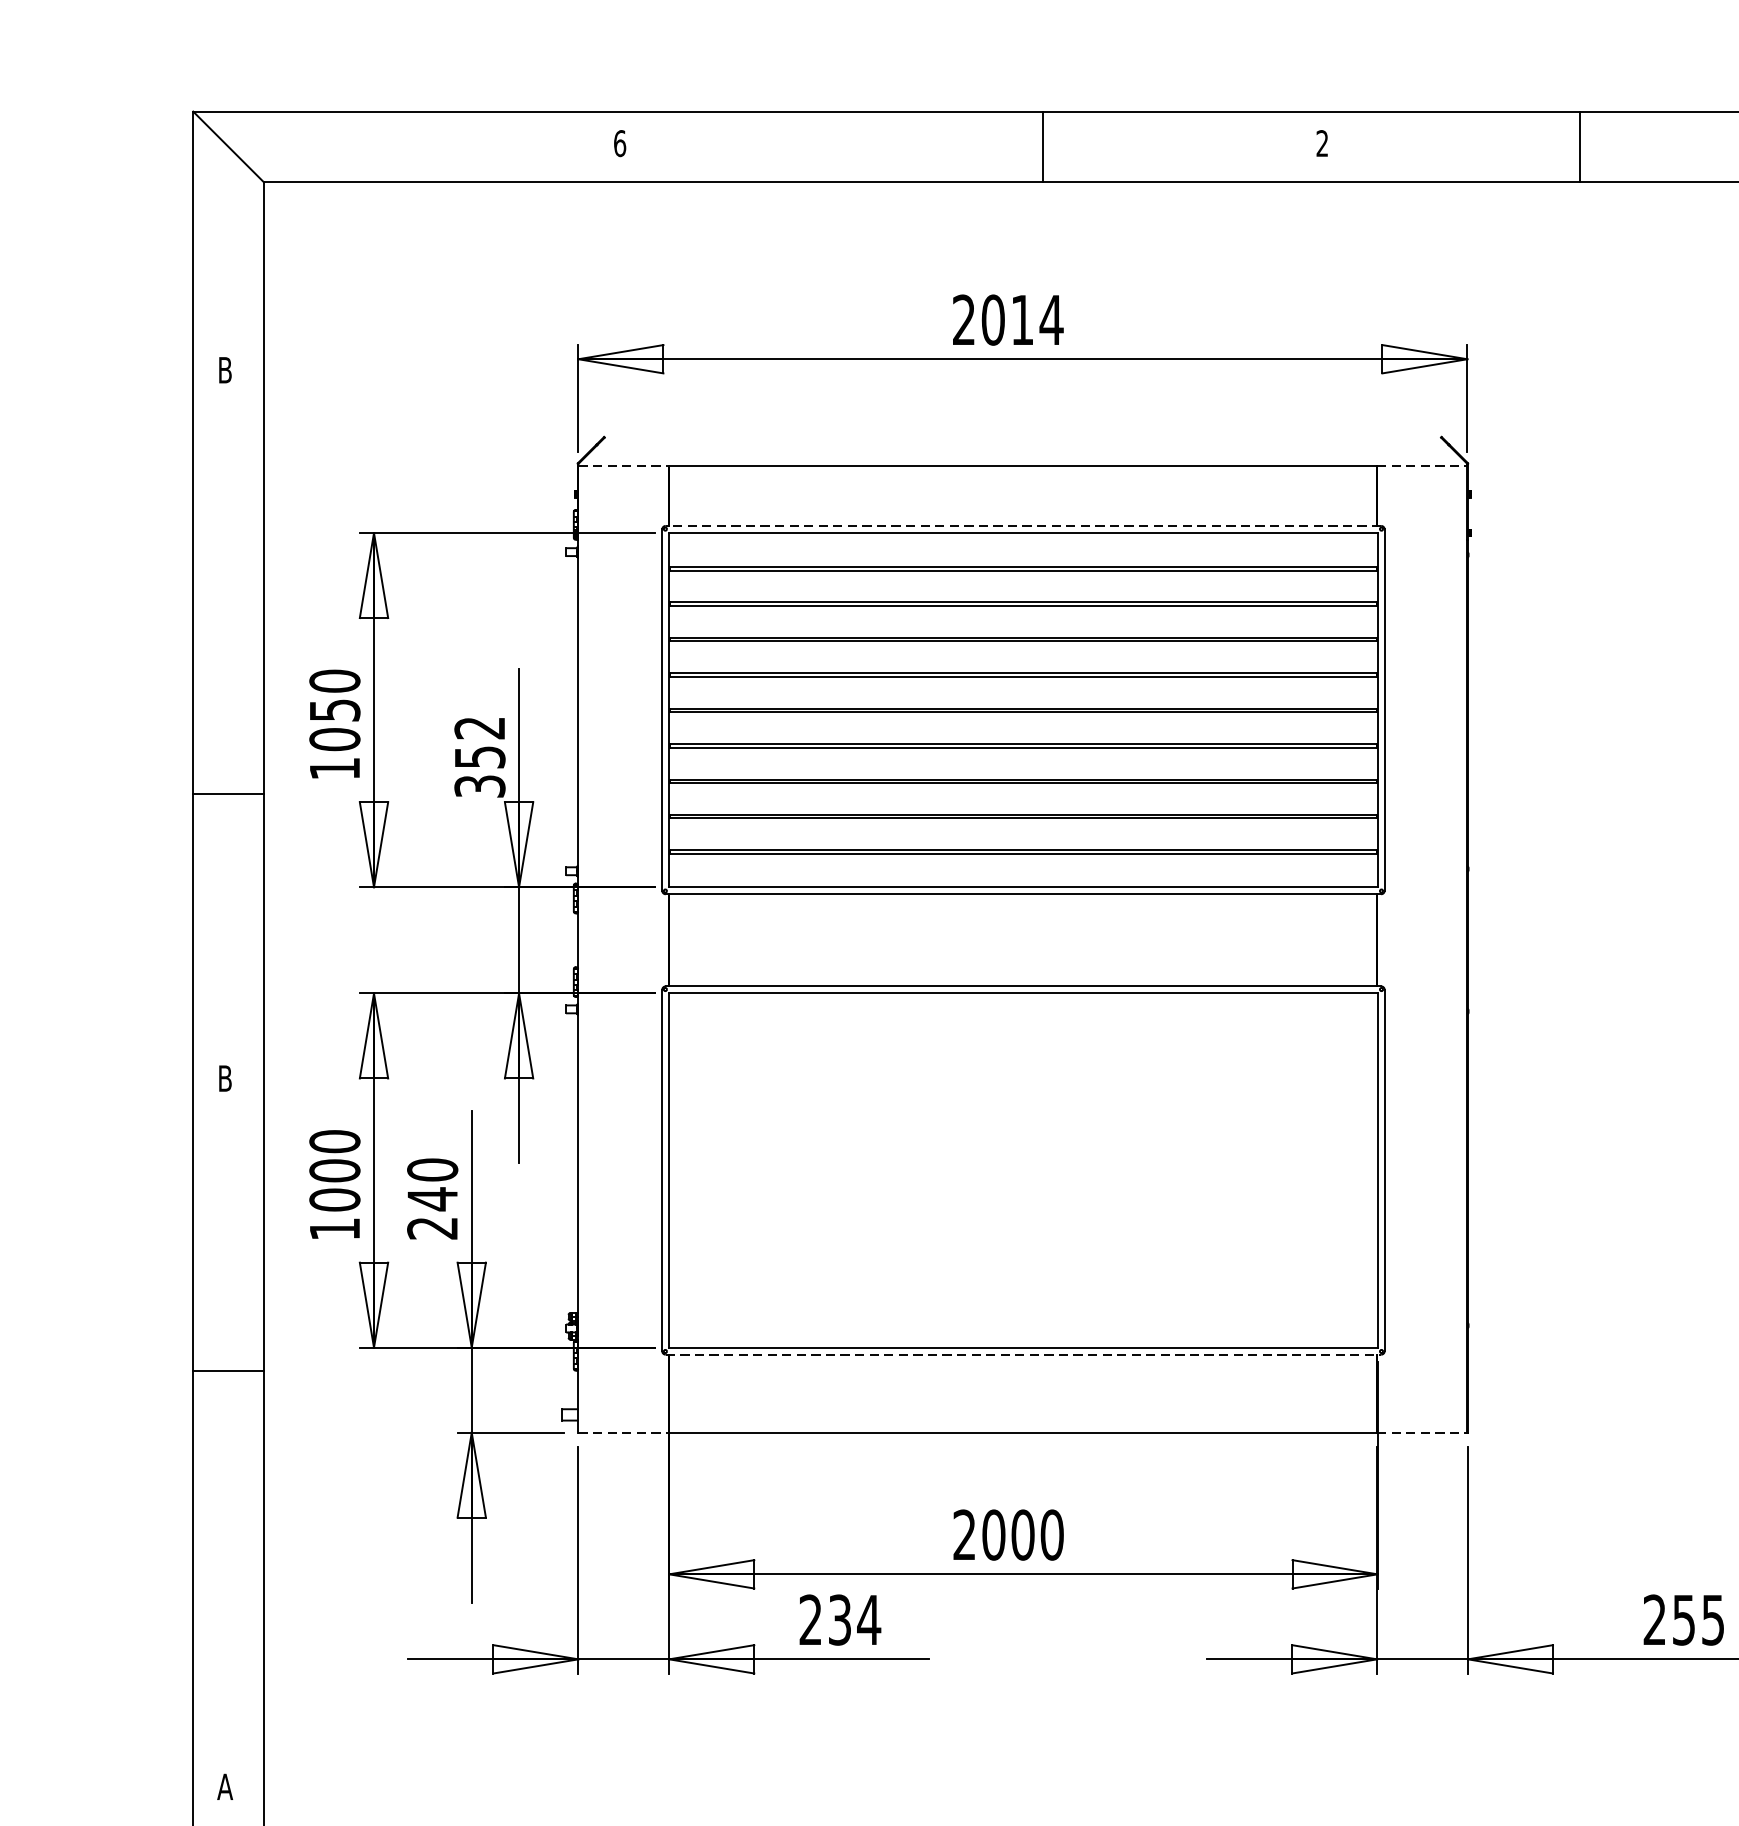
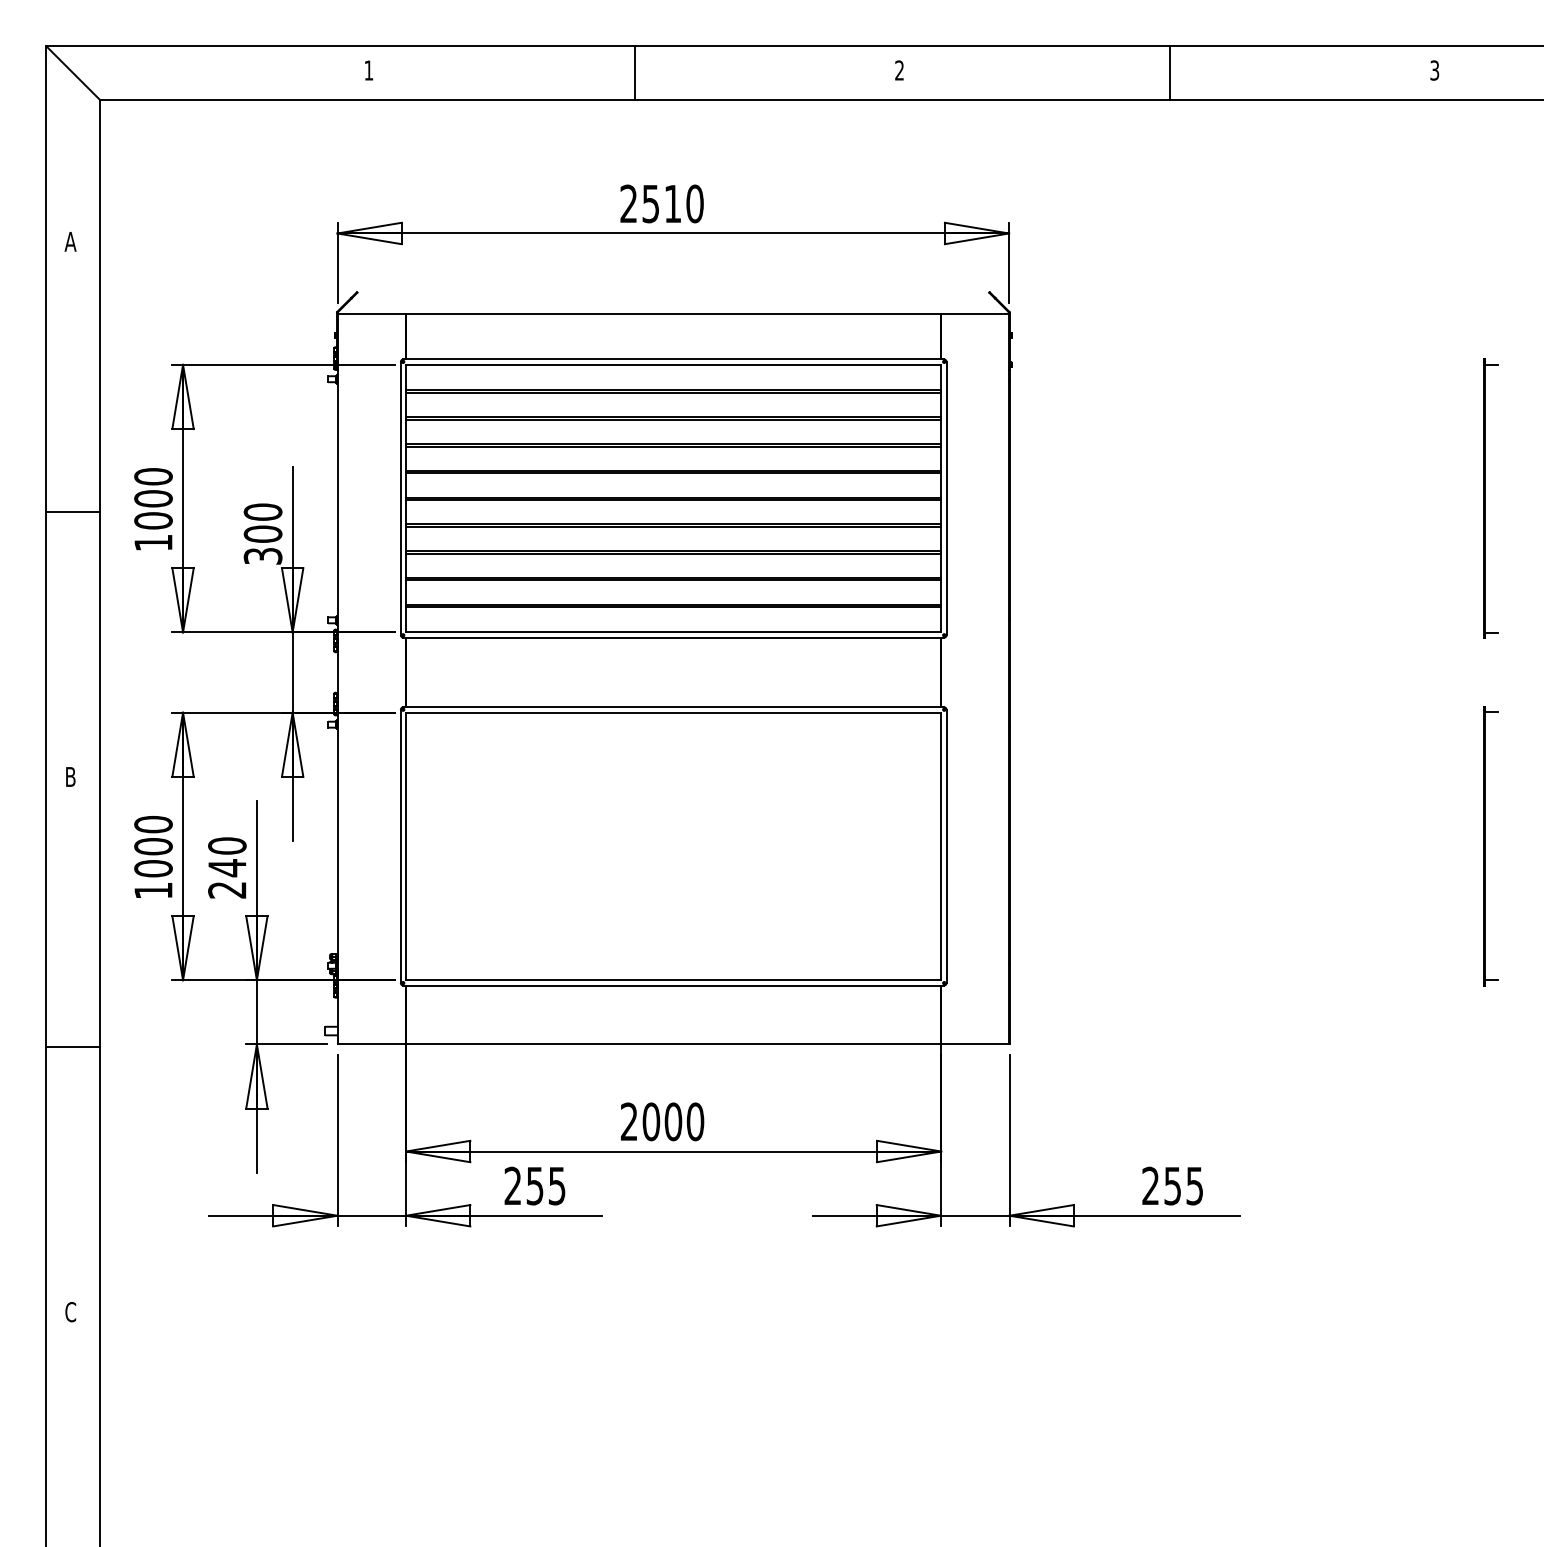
text: (619, 143) -> (368, 70), 6 -> 1
line: (1043, 146) -> (635, 72), moved
line: (1580, 146) -> (1170, 72), moved
text: (1023, 319) -> (673, 203), 2014 -> 2510
text: (225, 369) -> (70, 241), B -> A
line: (624, 465) -> (372, 313), dashed -> solid
line: (1422, 465) -> (975, 313), dashed -> solid
line: (1023, 526) -> (673, 359), dashed -> solid
text: (334, 709) -> (153, 498), 1050 -> 1000
text: (479, 741) -> (262, 522), 352 -> 300
line: (228, 794) -> (73, 512), moved
line: (1024, 1354) -> (674, 985), dashed -> solid
line: (228, 1371) -> (73, 1047), moved
line: (624, 1432) -> (372, 1044), dashed -> solid
line: (1422, 1432) -> (975, 1044), dashed -> solid
text: (855, 1619) -> (546, 1185), 234 -> 255
text: (225, 1787) -> (70, 1312), A -> C

